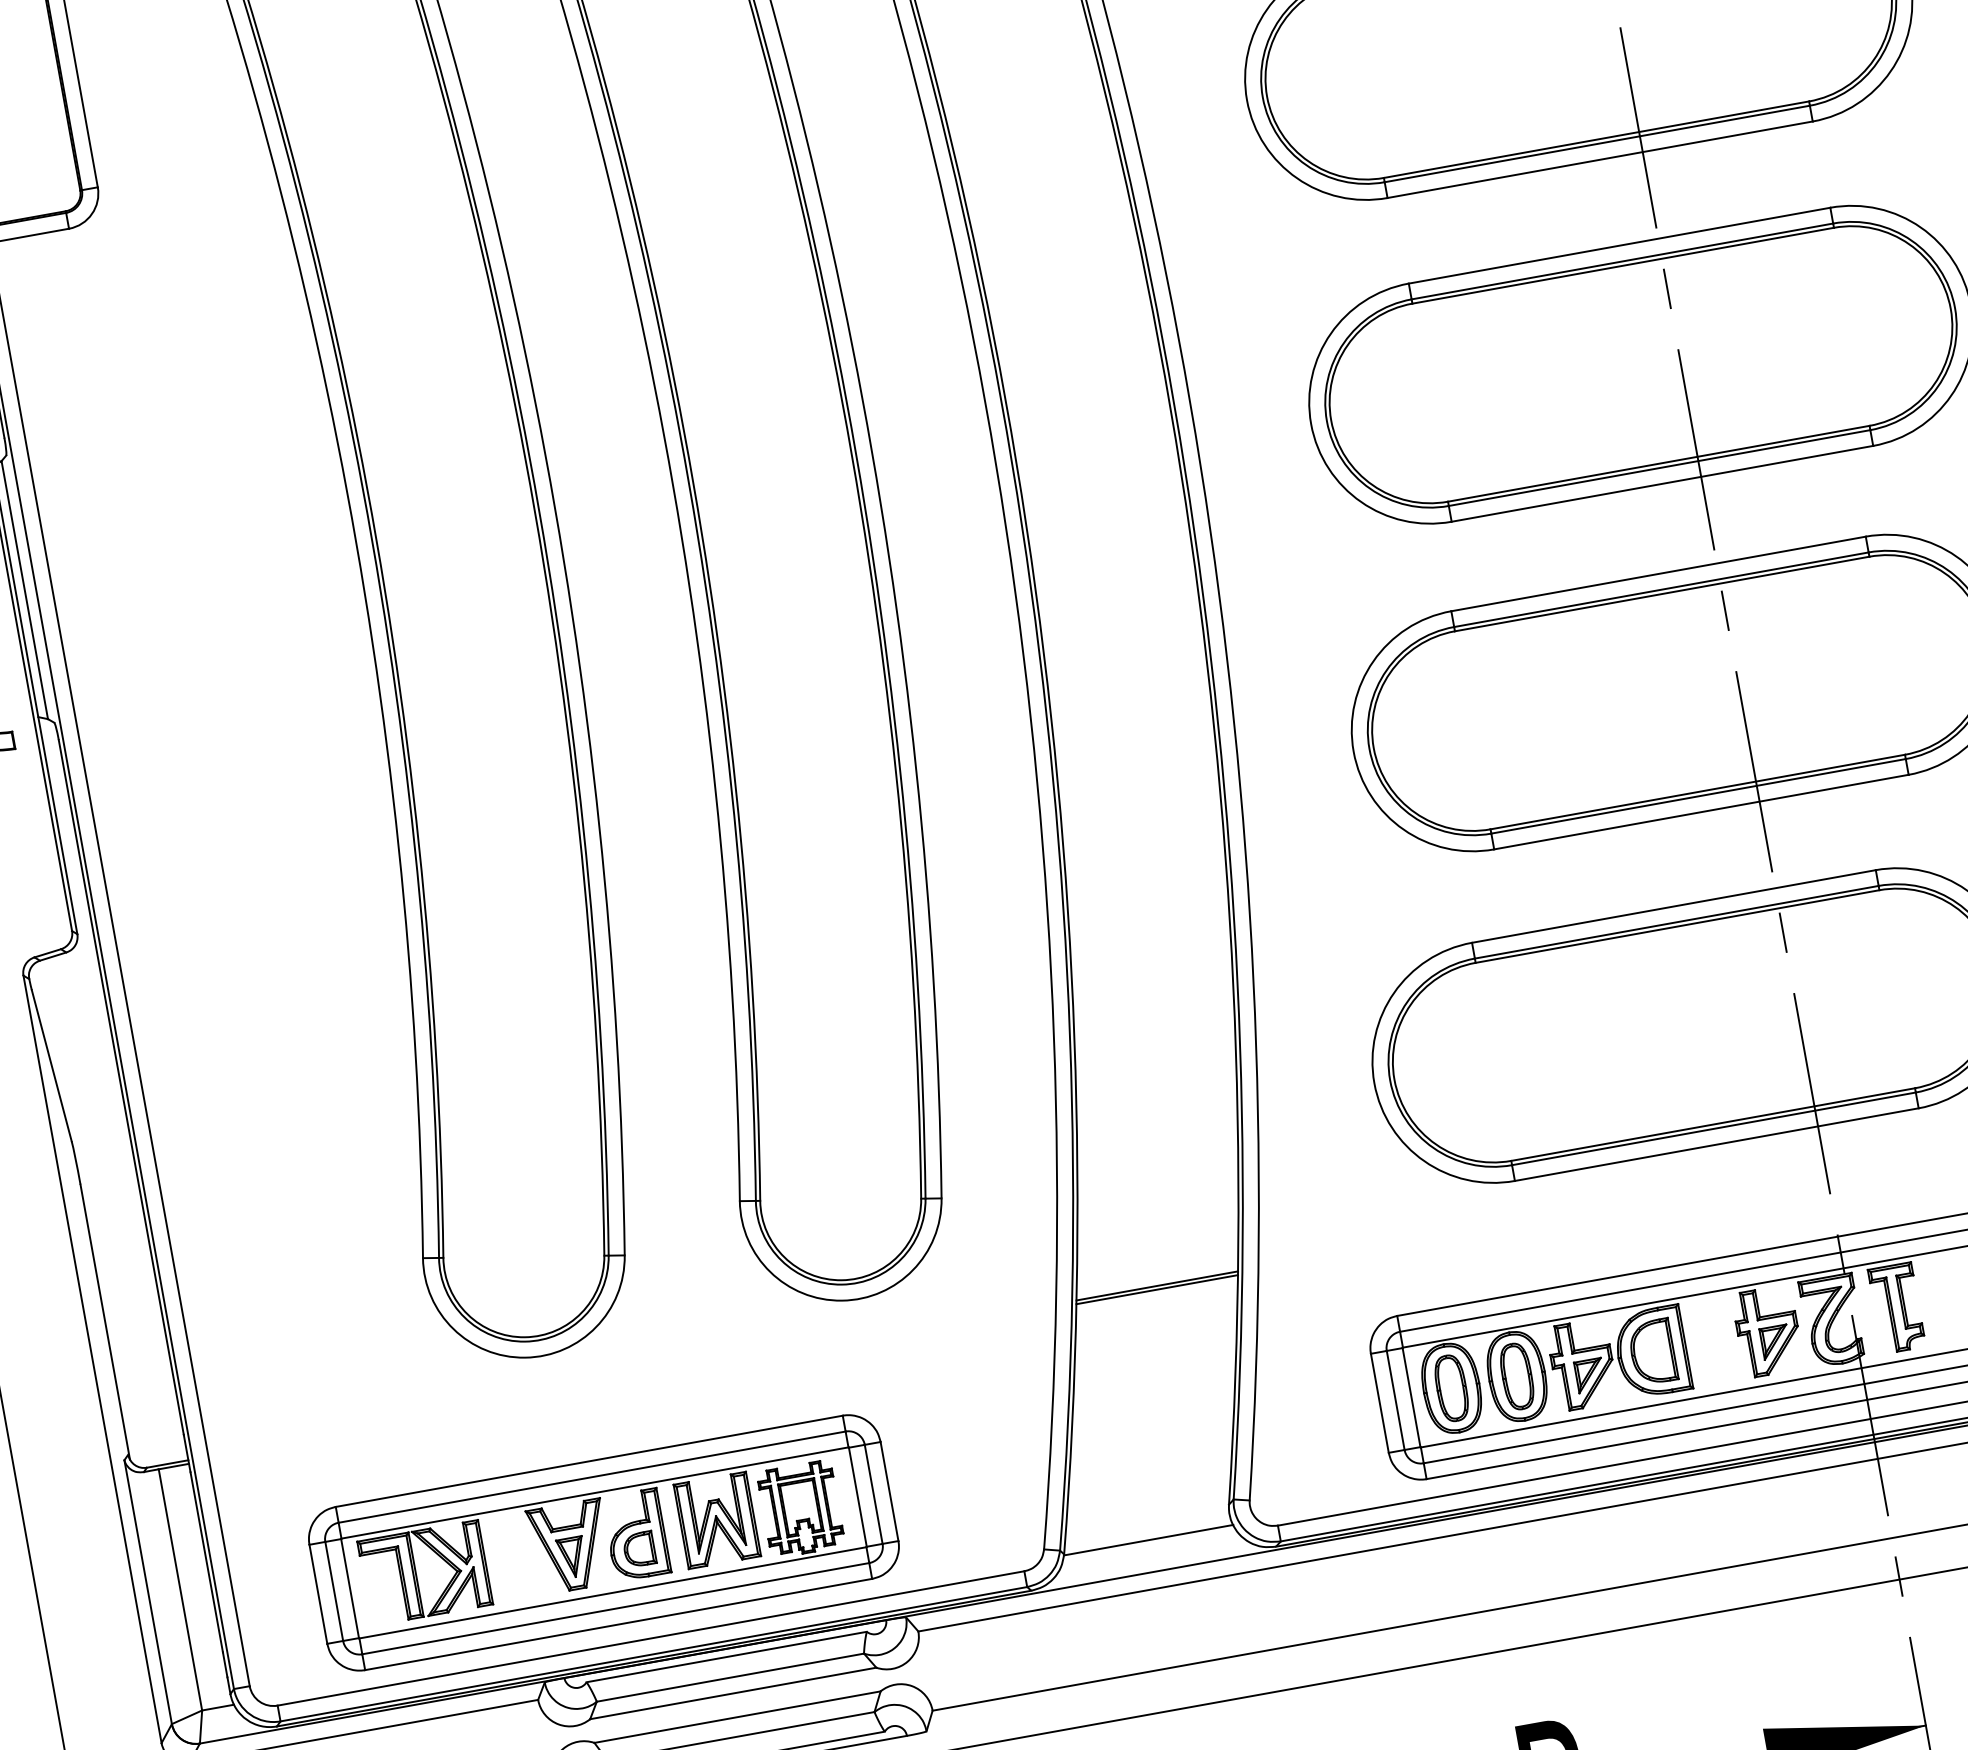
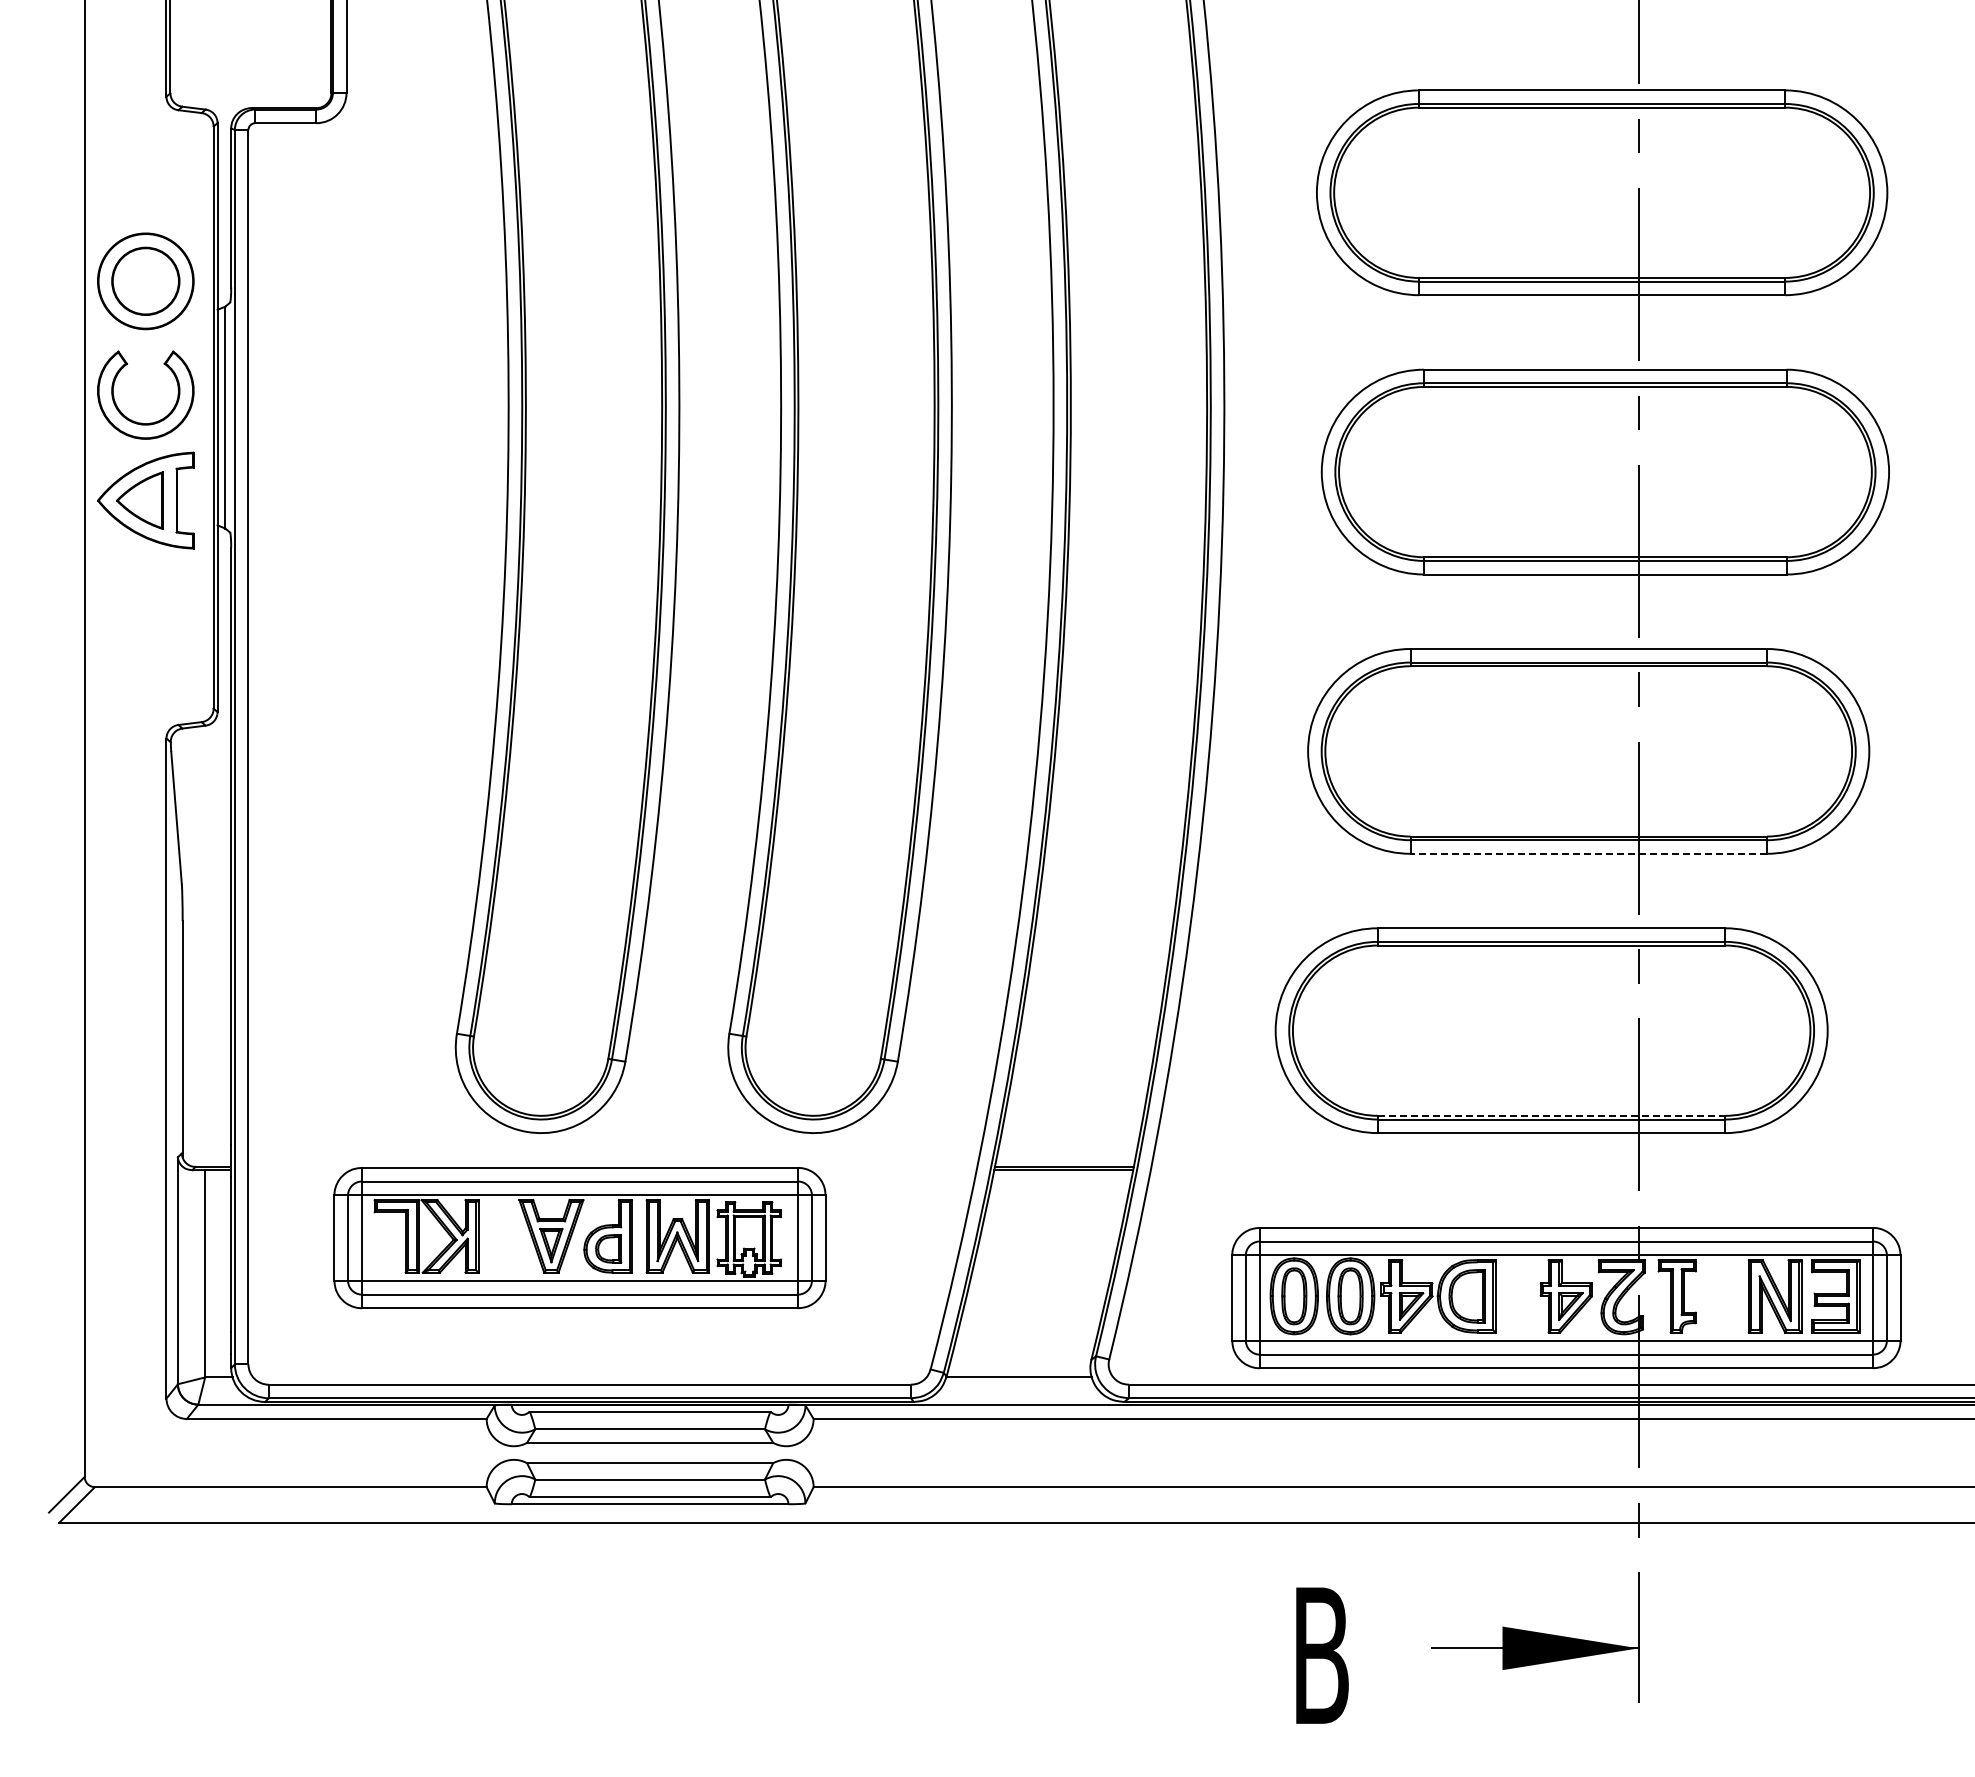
line: (1701, 811) -> (1588, 853), solid -> dashed
line: (1712, 1124) -> (1551, 1115), solid -> dashed
part: (603, 1543) -> (579, 1238), moved

